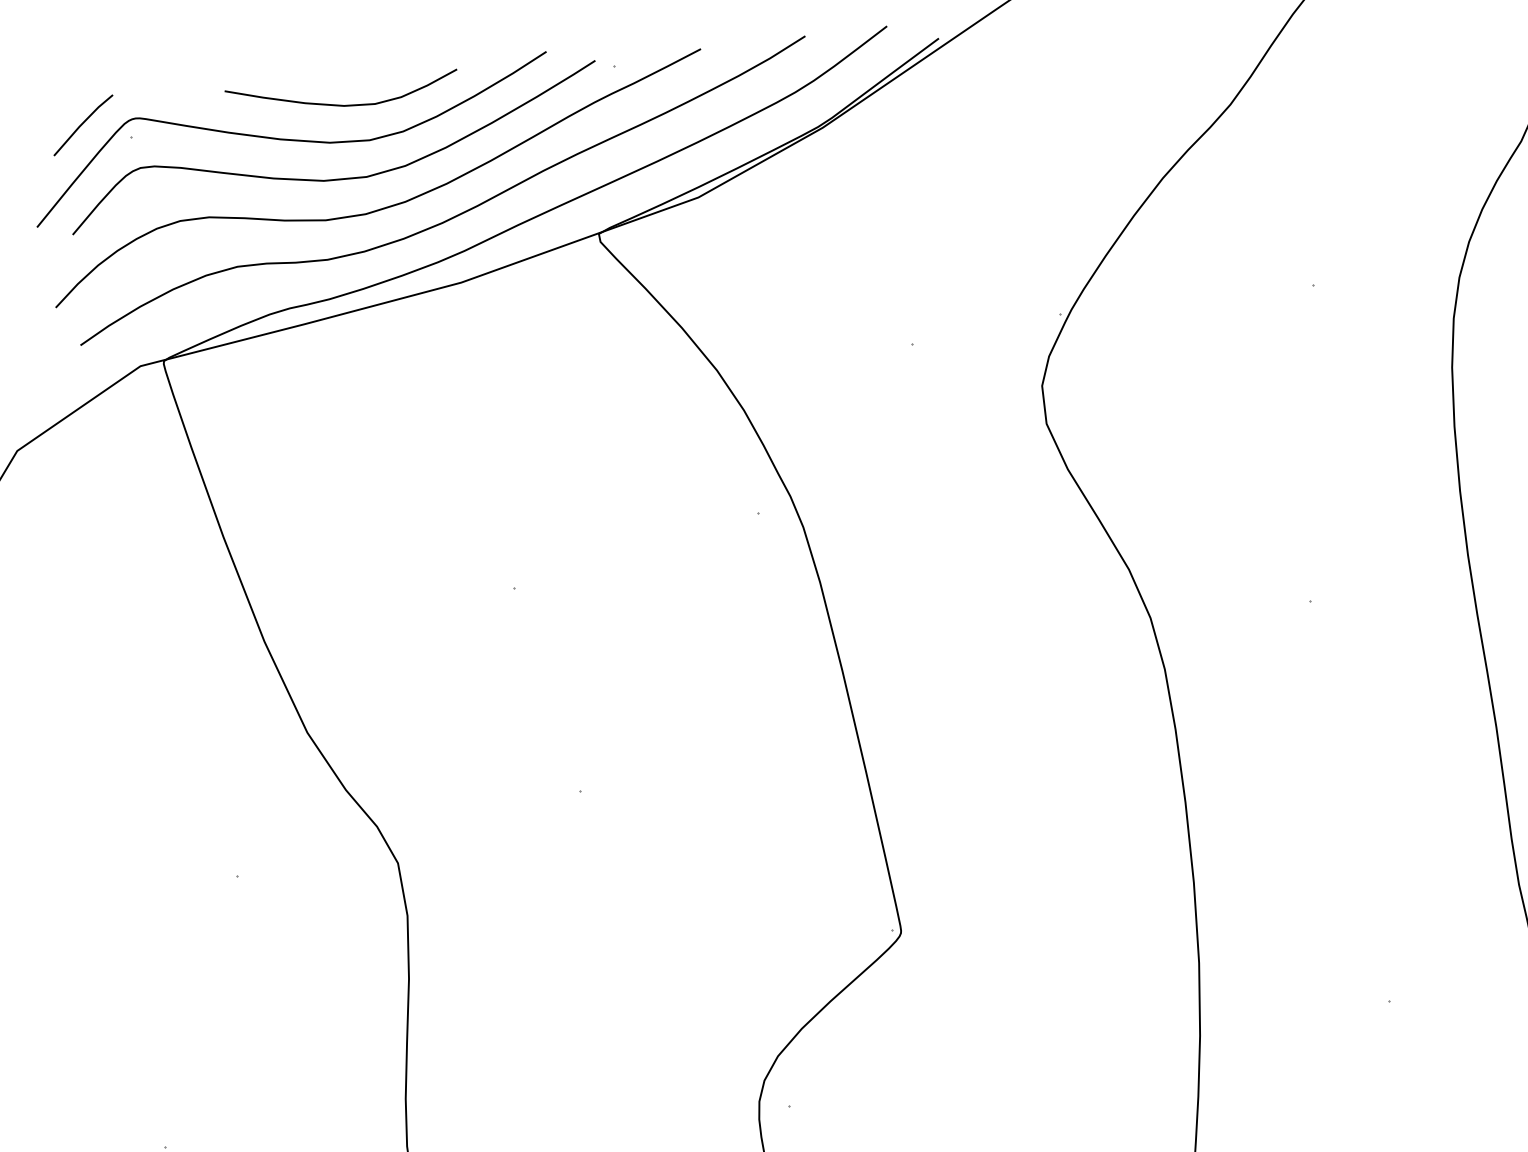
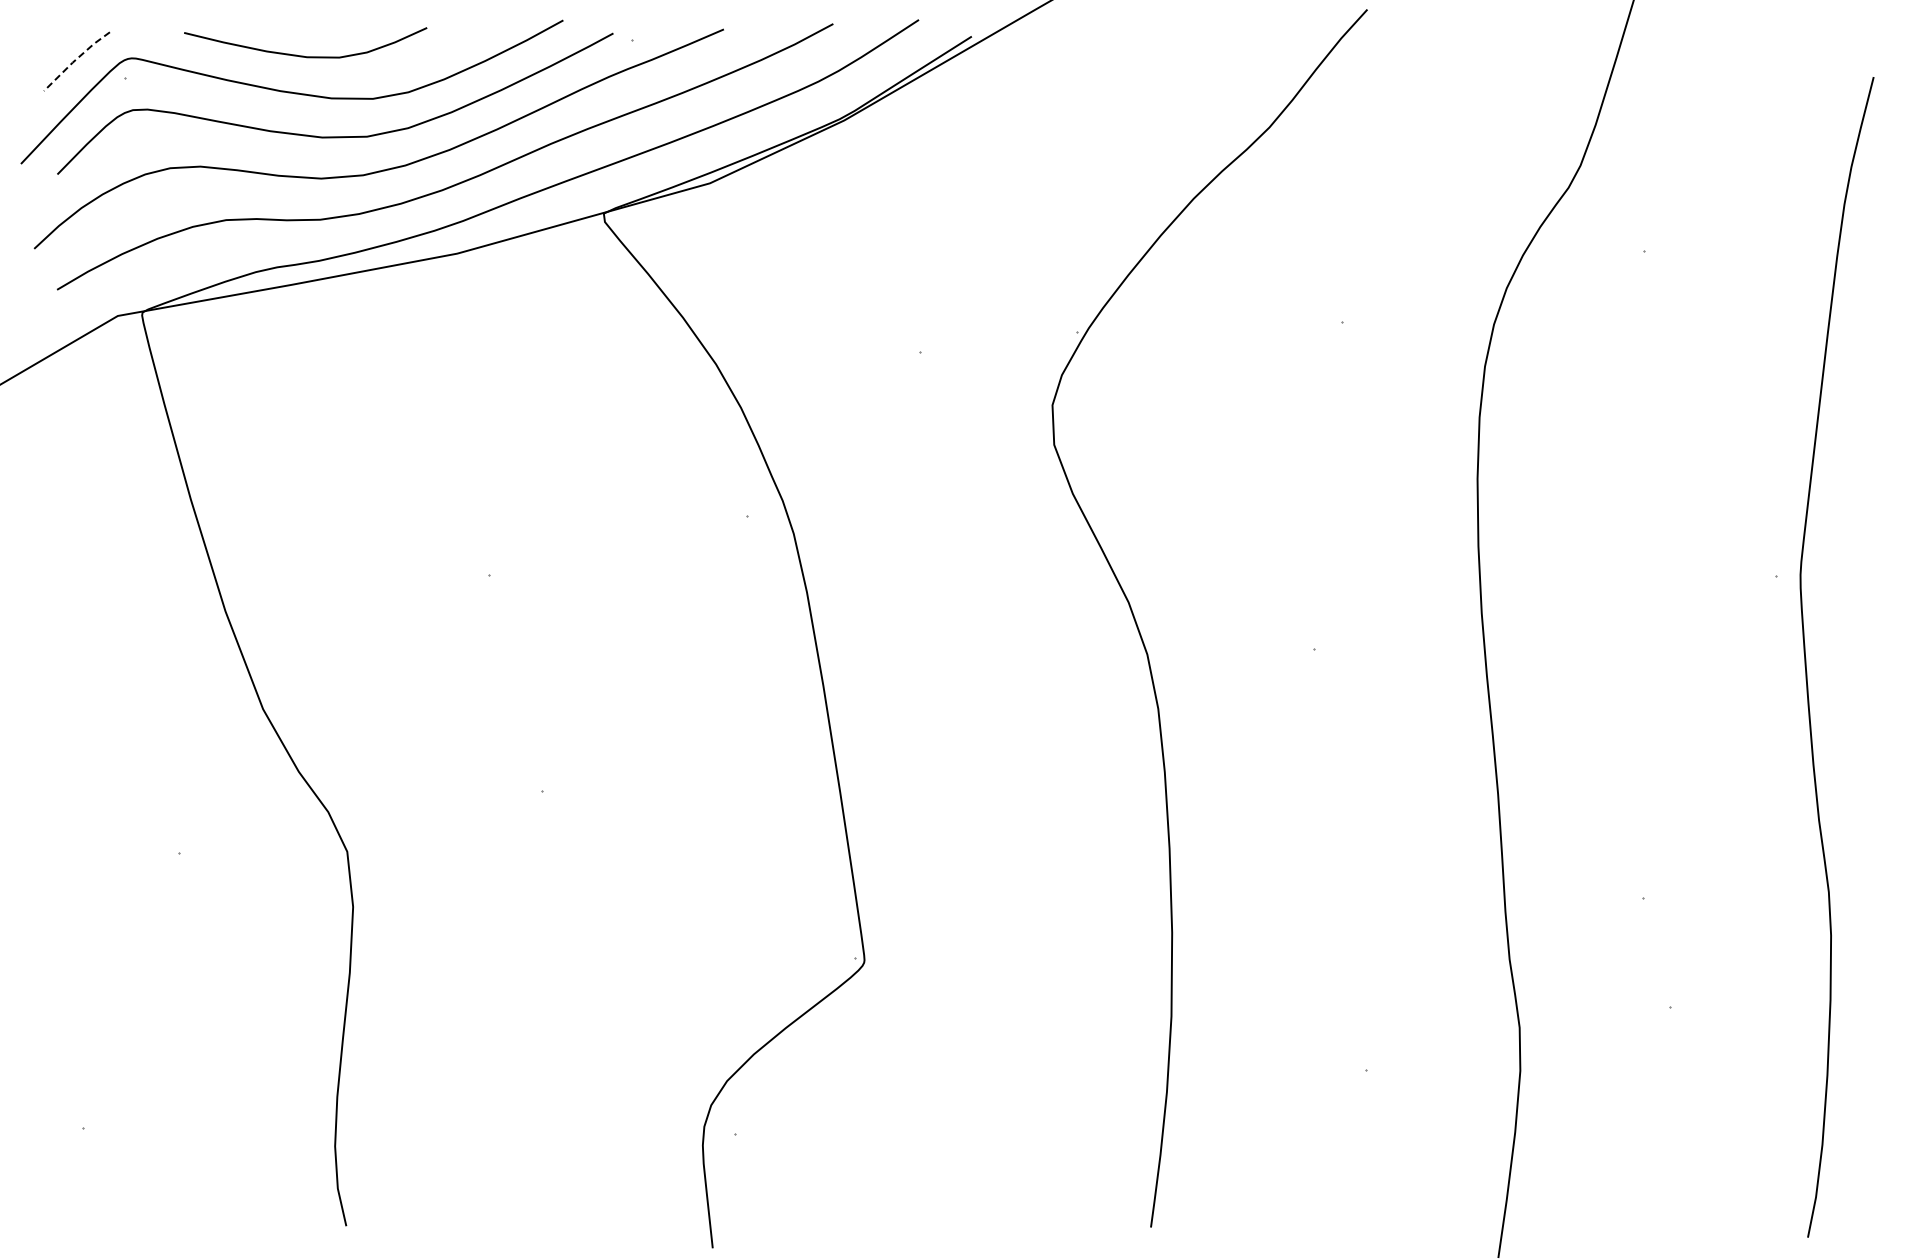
curve: (340, 104) -> (303, 55), moved
line: (82, 124) -> (75, 60), solid -> dashed

